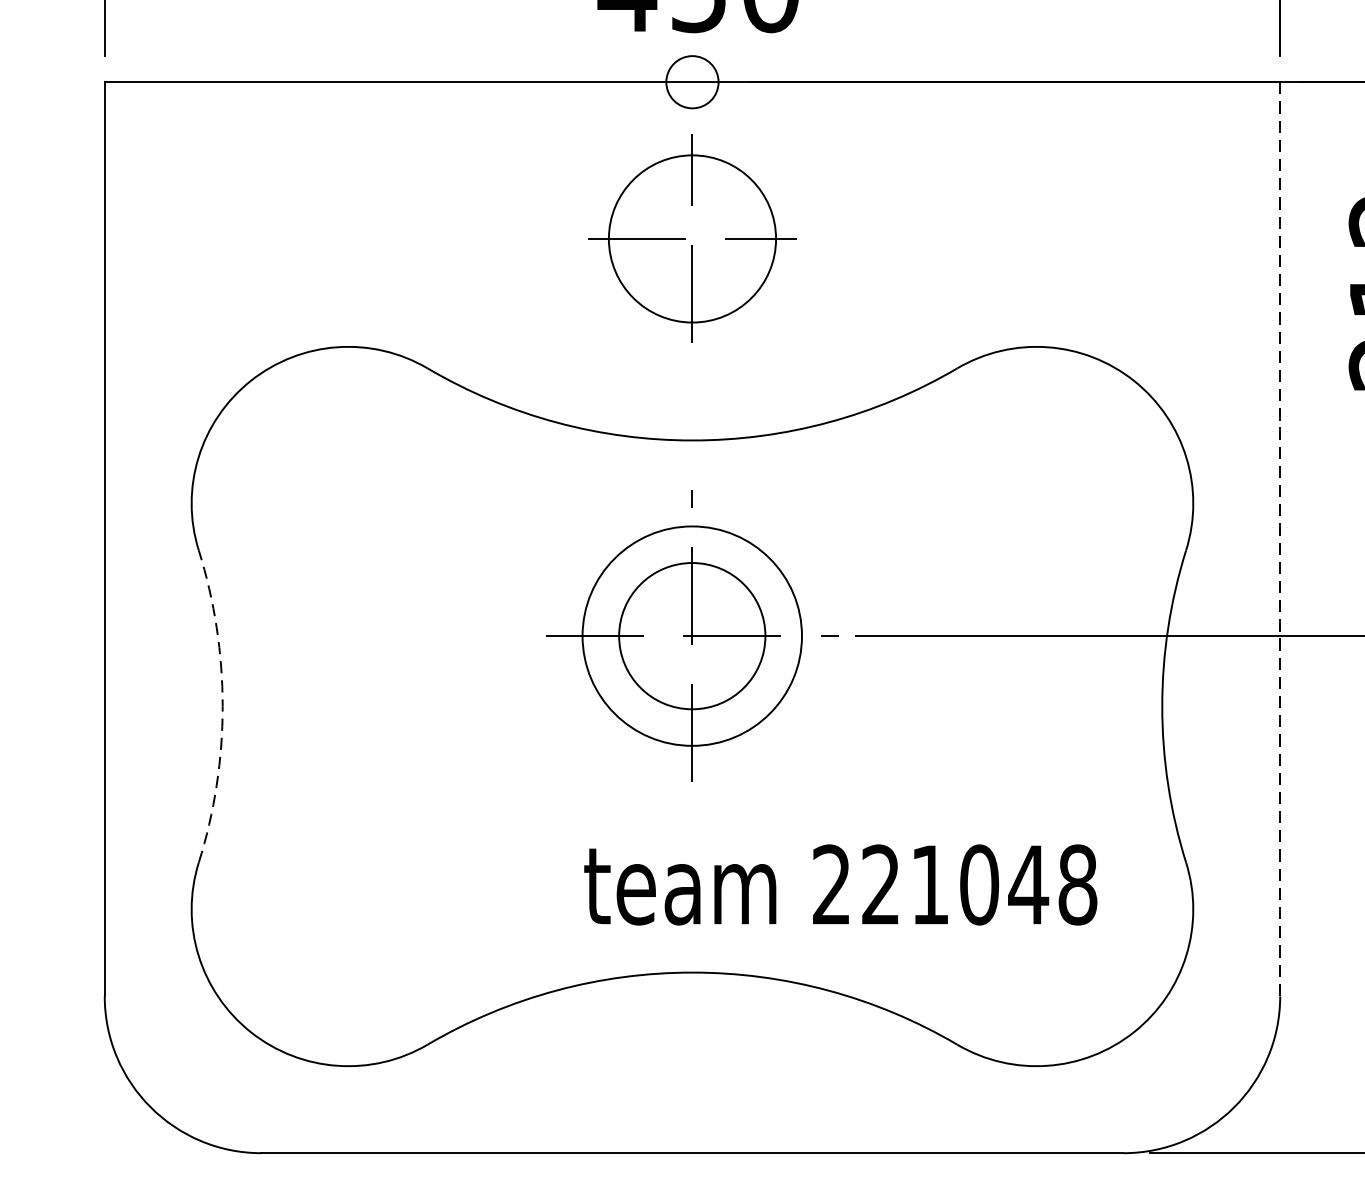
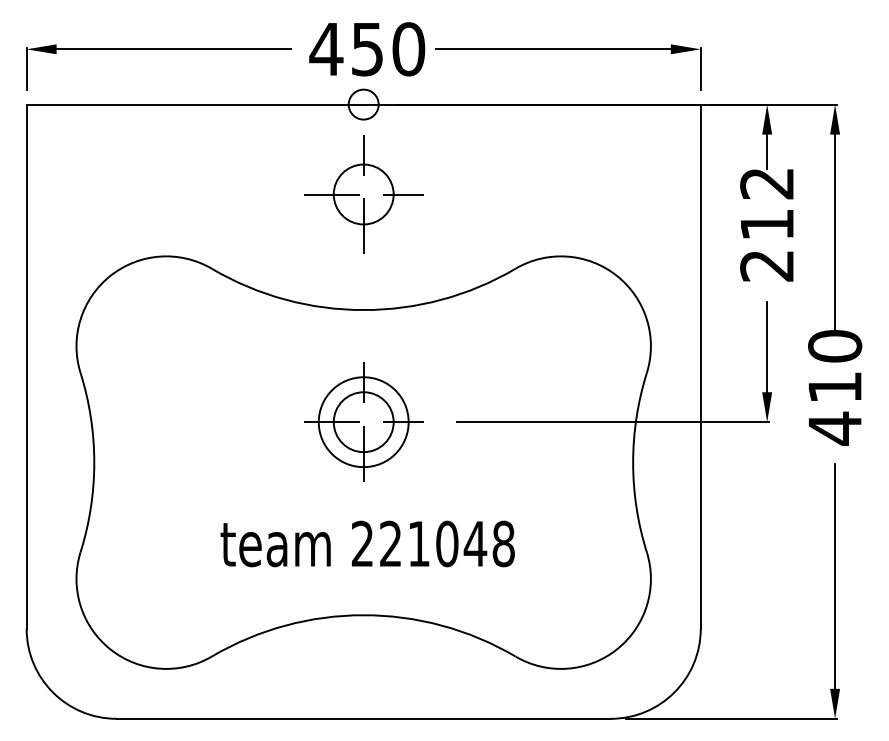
circle: (692, 238) -> (363, 194), size x0.62
line: (1279, 540) -> (700, 367), dashed -> solid
part: (692, 634) -> (363, 421), size x0.71
arc: (223, 706) -> (94, 462), dashed -> solid
text: (840, 884) -> (367, 543), moved

